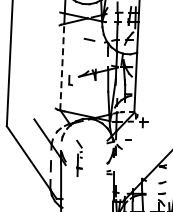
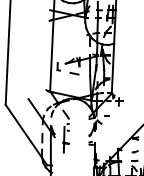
line: (89, 39) -> (74, 73), moved
line: (62, 66) -> (52, 55), dashed -> solid
part: (79, 158) -> (66, 131), size x1.43

